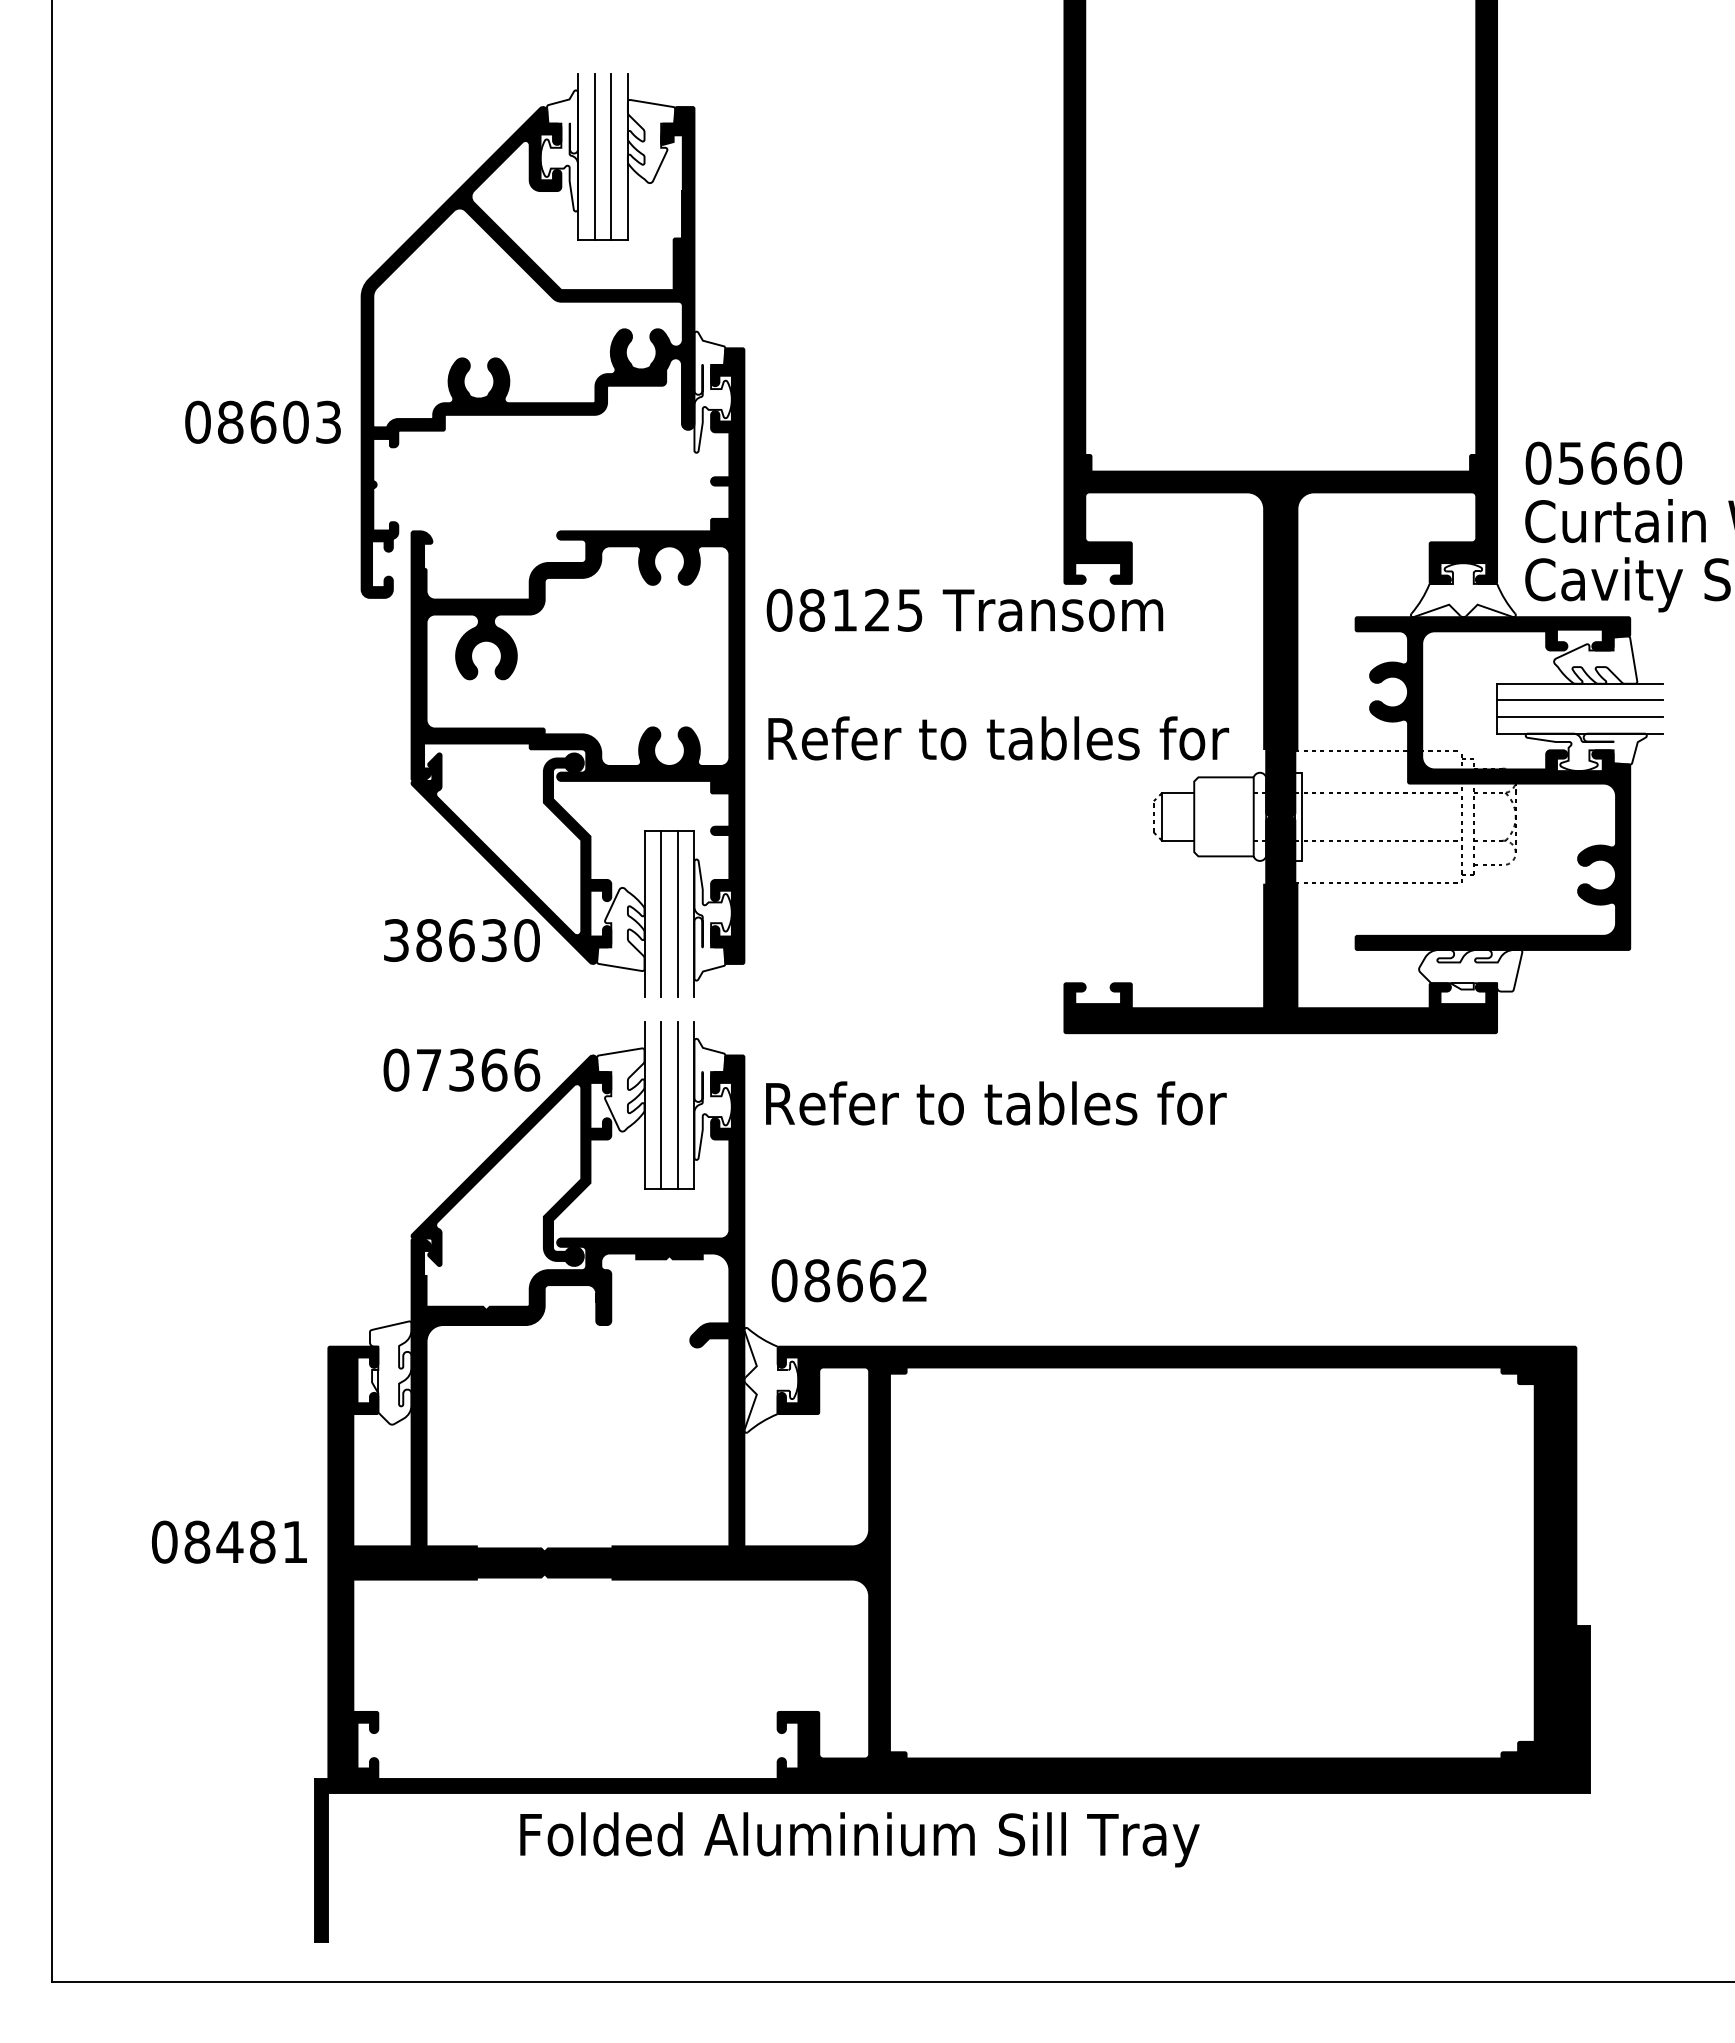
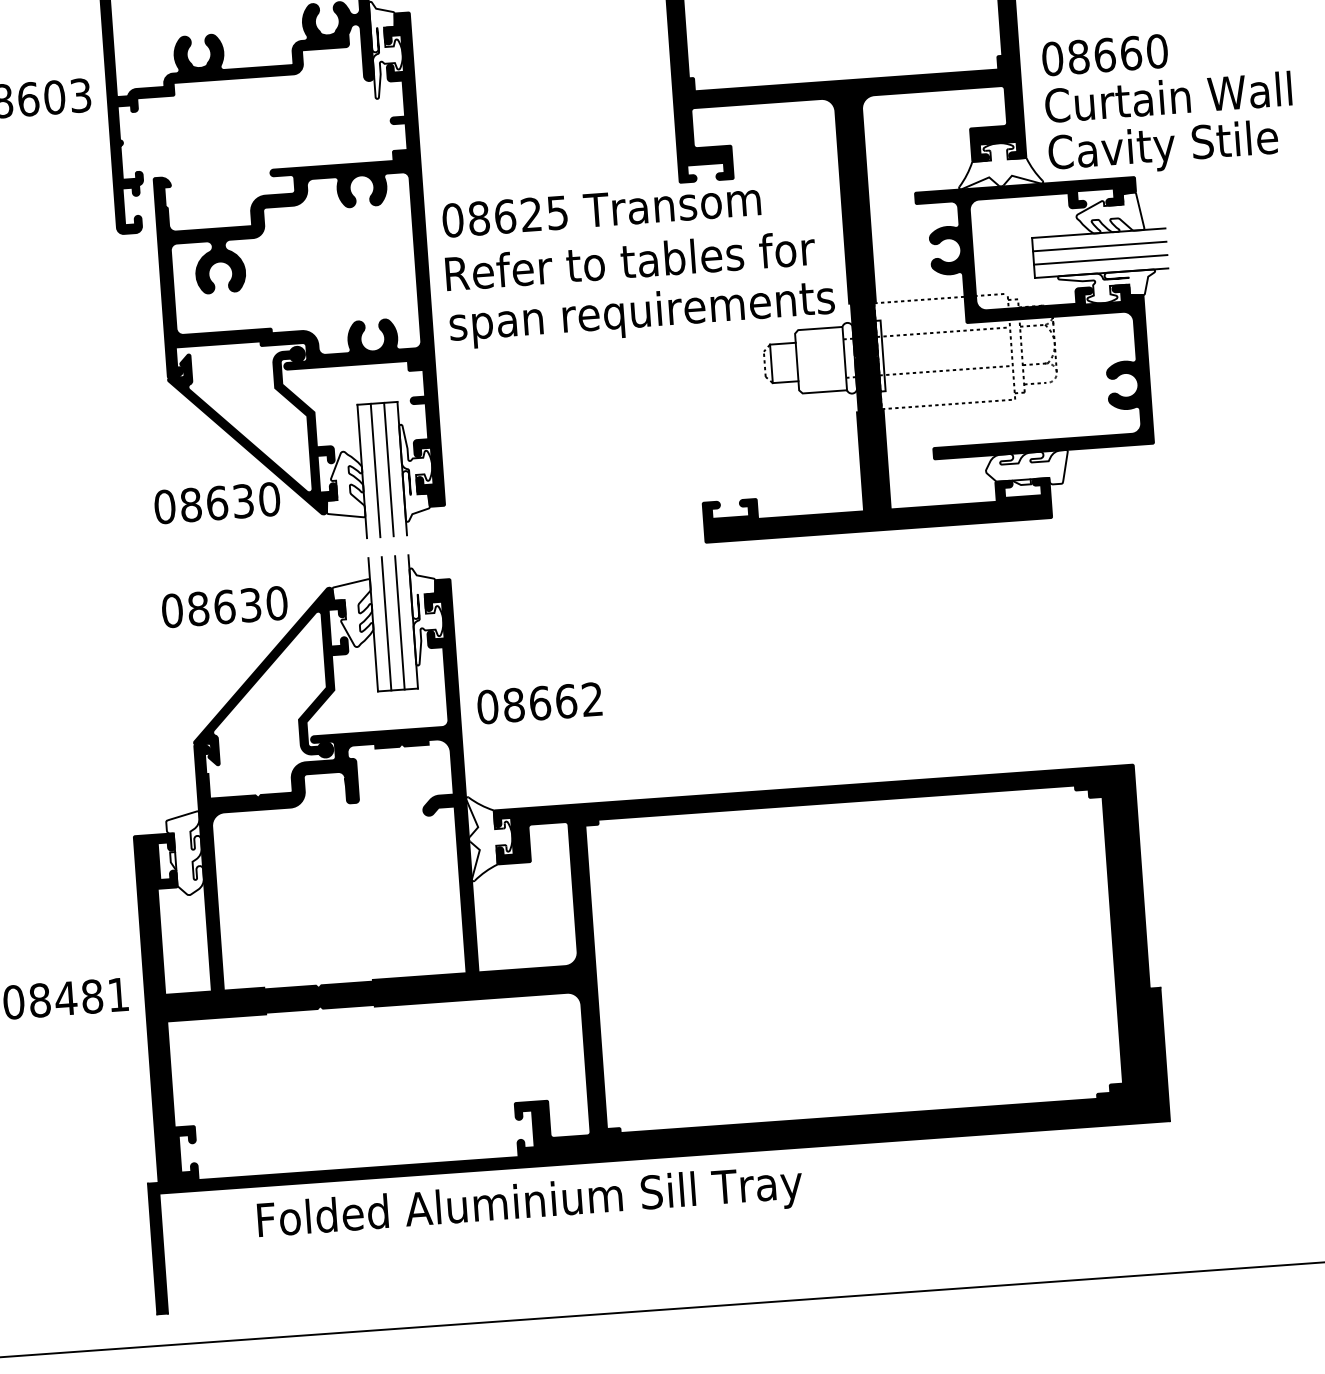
text: (1571, 462) -> (1079, 56), 05660 -> 08660
text: (844, 609) -> (504, 215), 08125 -> 08625
text: (1006, 743) -> (642, 314), Refer to tables for -> span requirements
text: (396, 940) -> (165, 506), 38630 -> 08630
text: (478, 1069) -> (238, 605), 07366 -> 08630
text: (996, 1103) -> (630, 260), moved
text: (848, 1280) -> (539, 703), moved
text: (859, 1839) -> (529, 1204), moved

